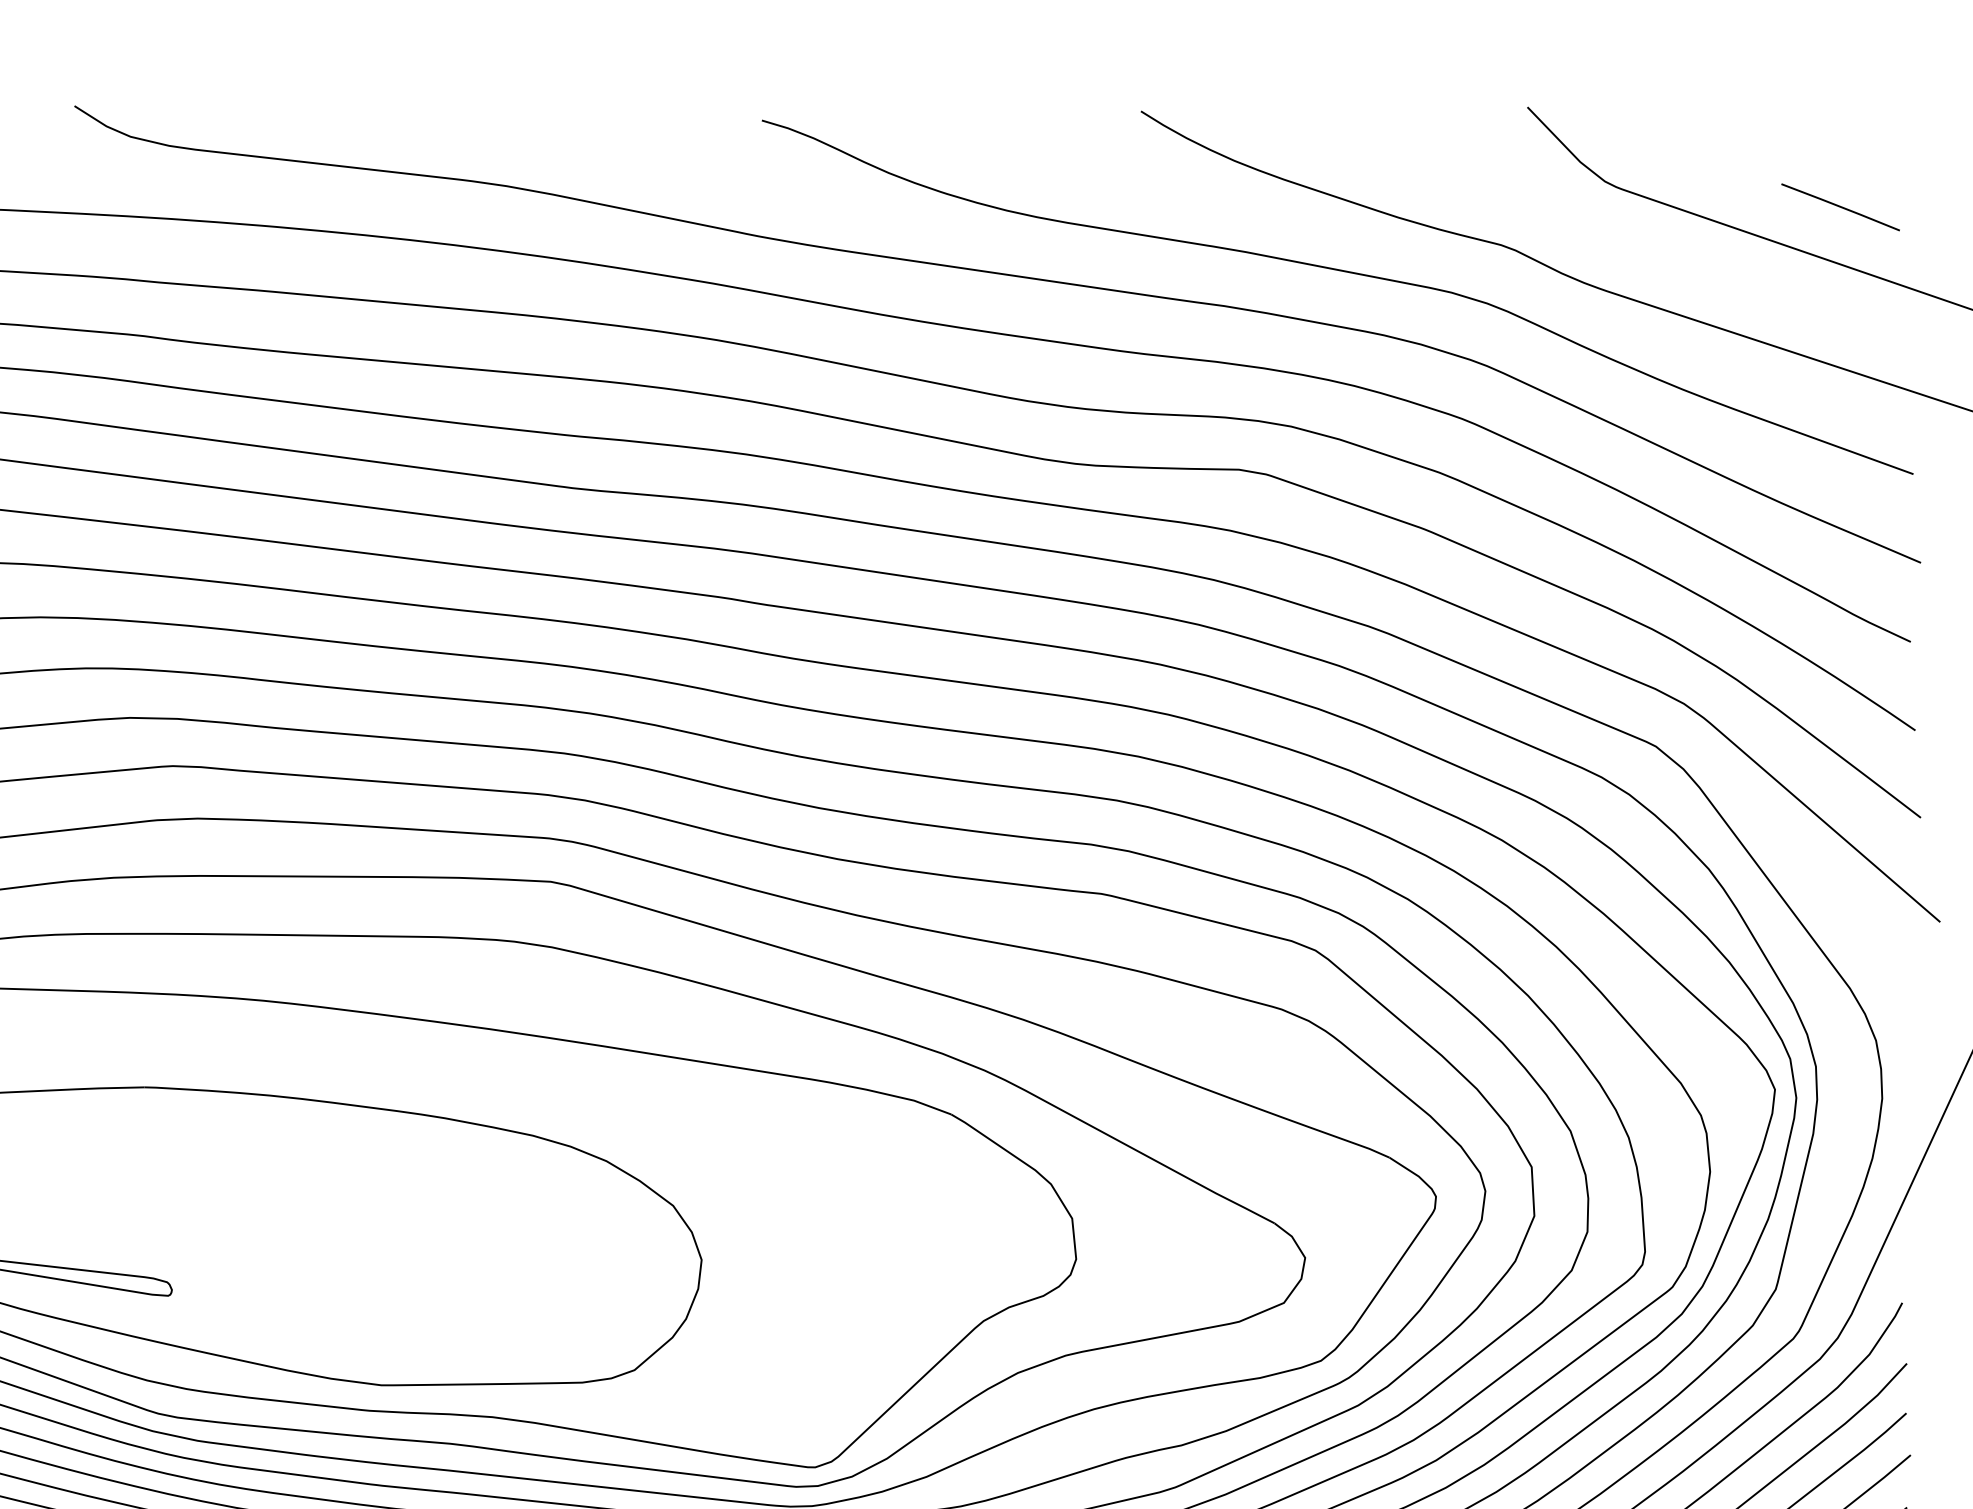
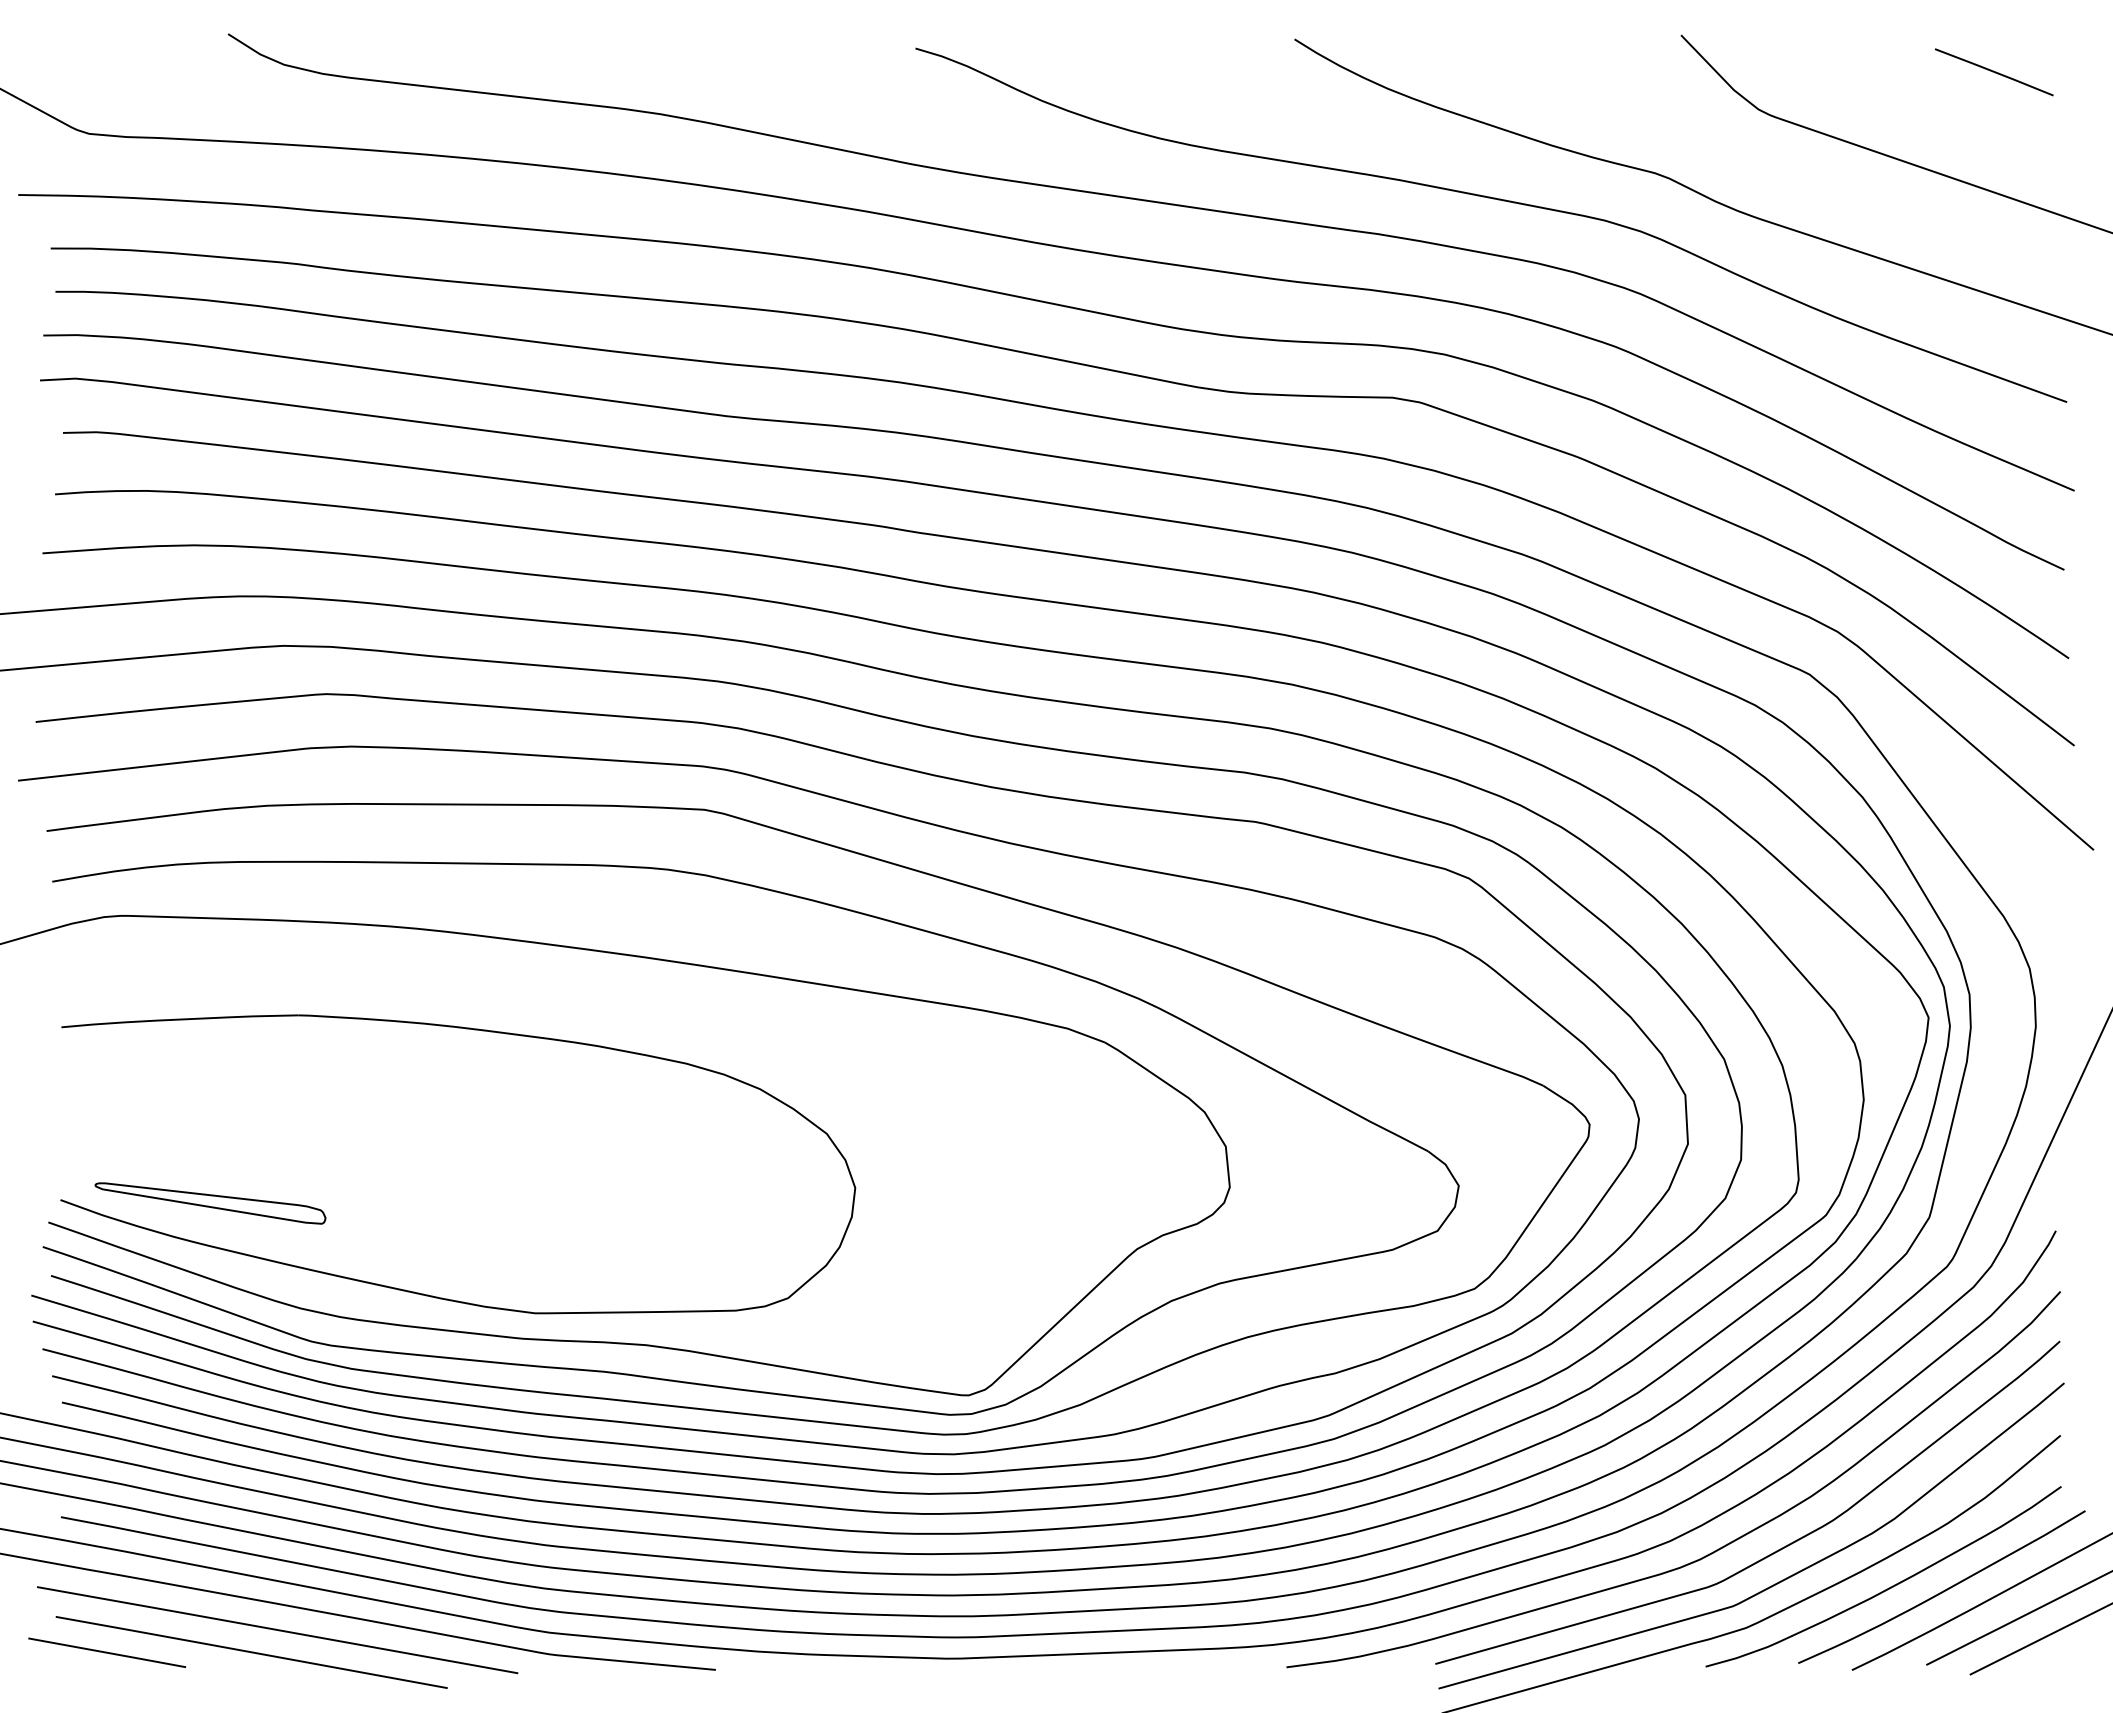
line: (1840, 207) -> (1994, 72), moved

